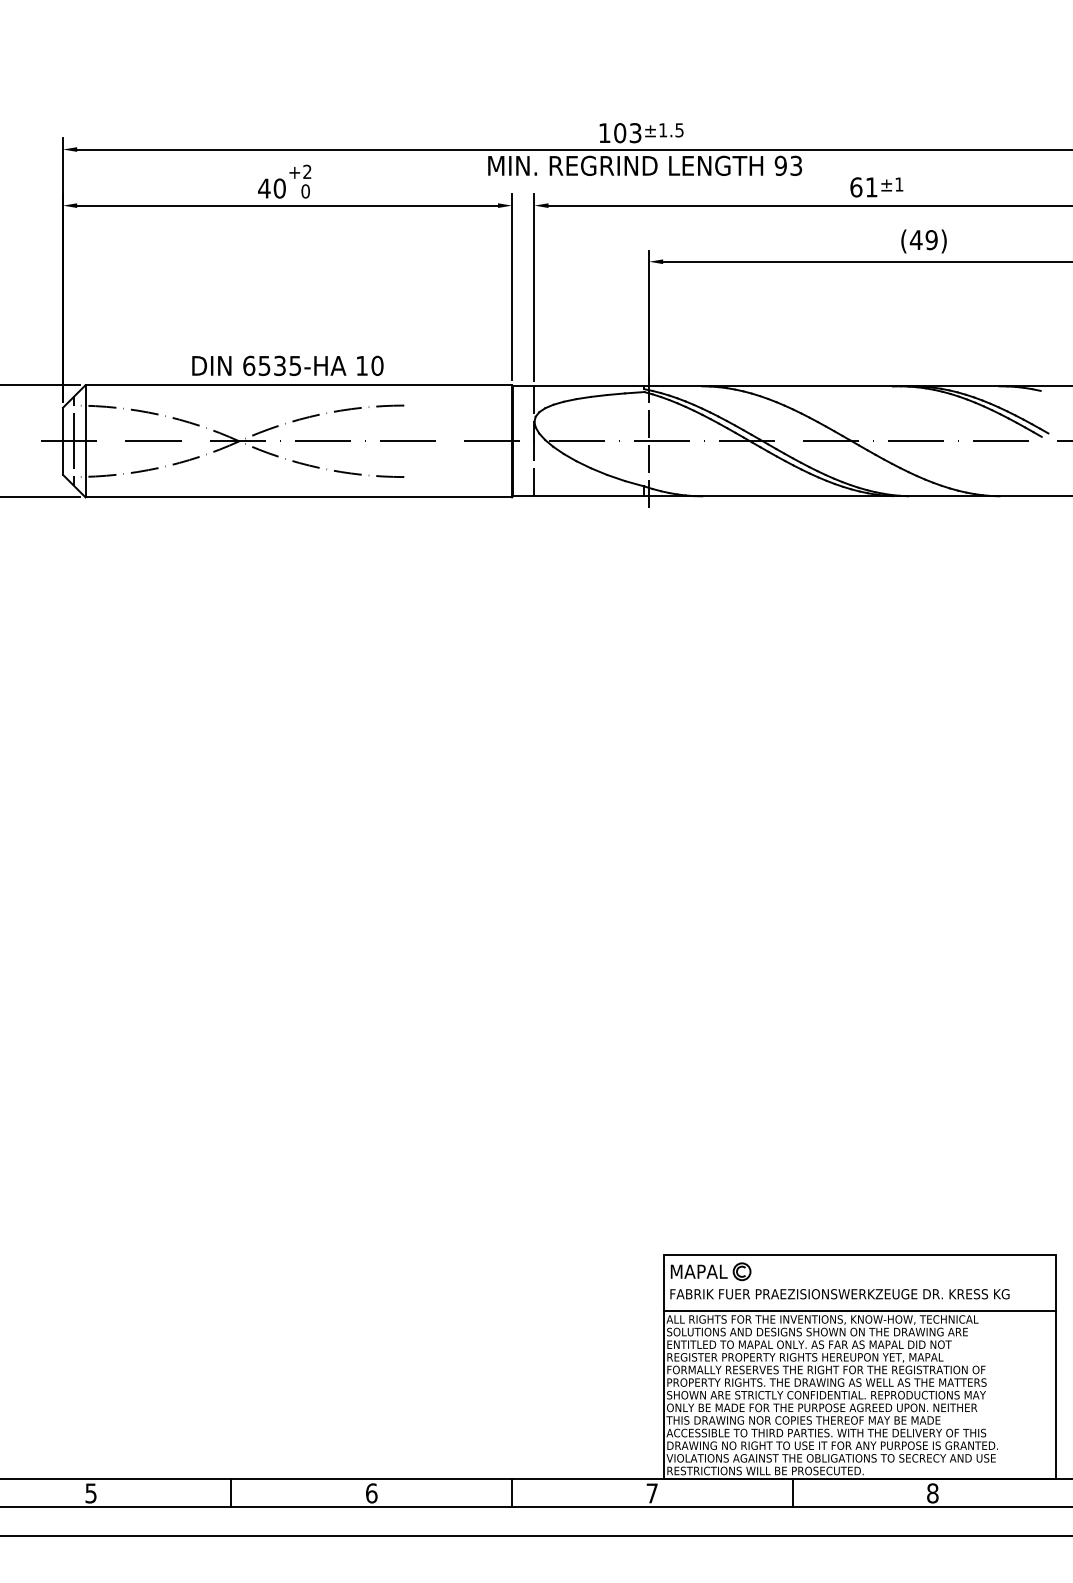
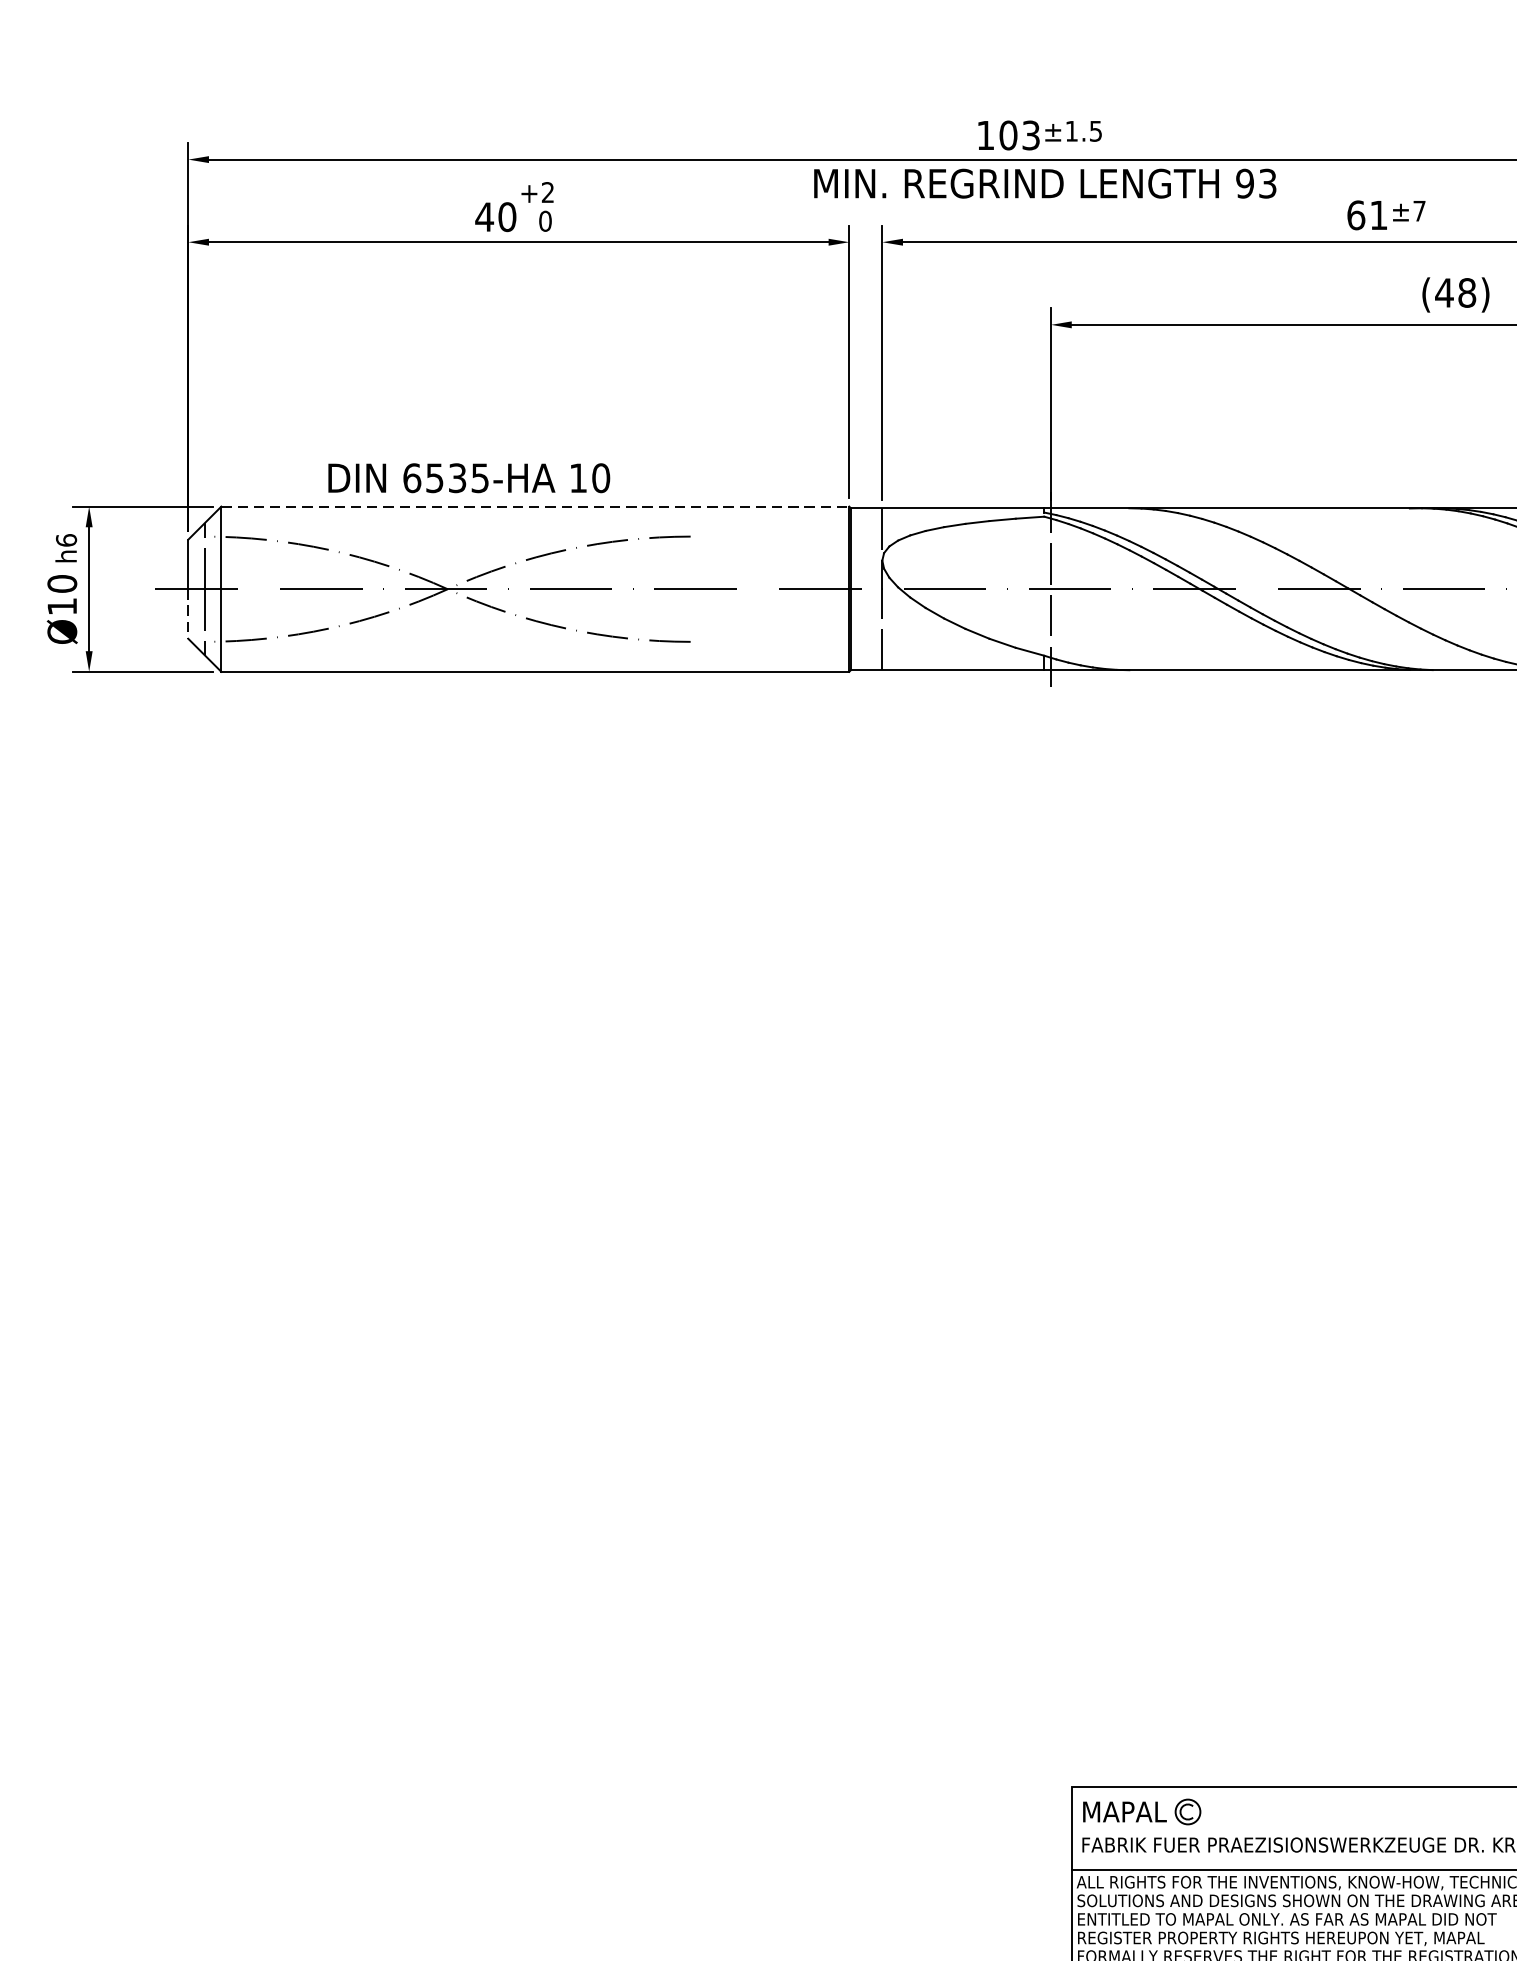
text: (899, 184) -> (1419, 211), ±1 -> ±7
text: (931, 240) -> (1466, 293), (49) -> (48)
text: (287, 365) -> (468, 477), moved
line: (299, 385) -> (536, 507), solid -> dashed
line: (63, 458) -> (188, 614), solid -> dashed

